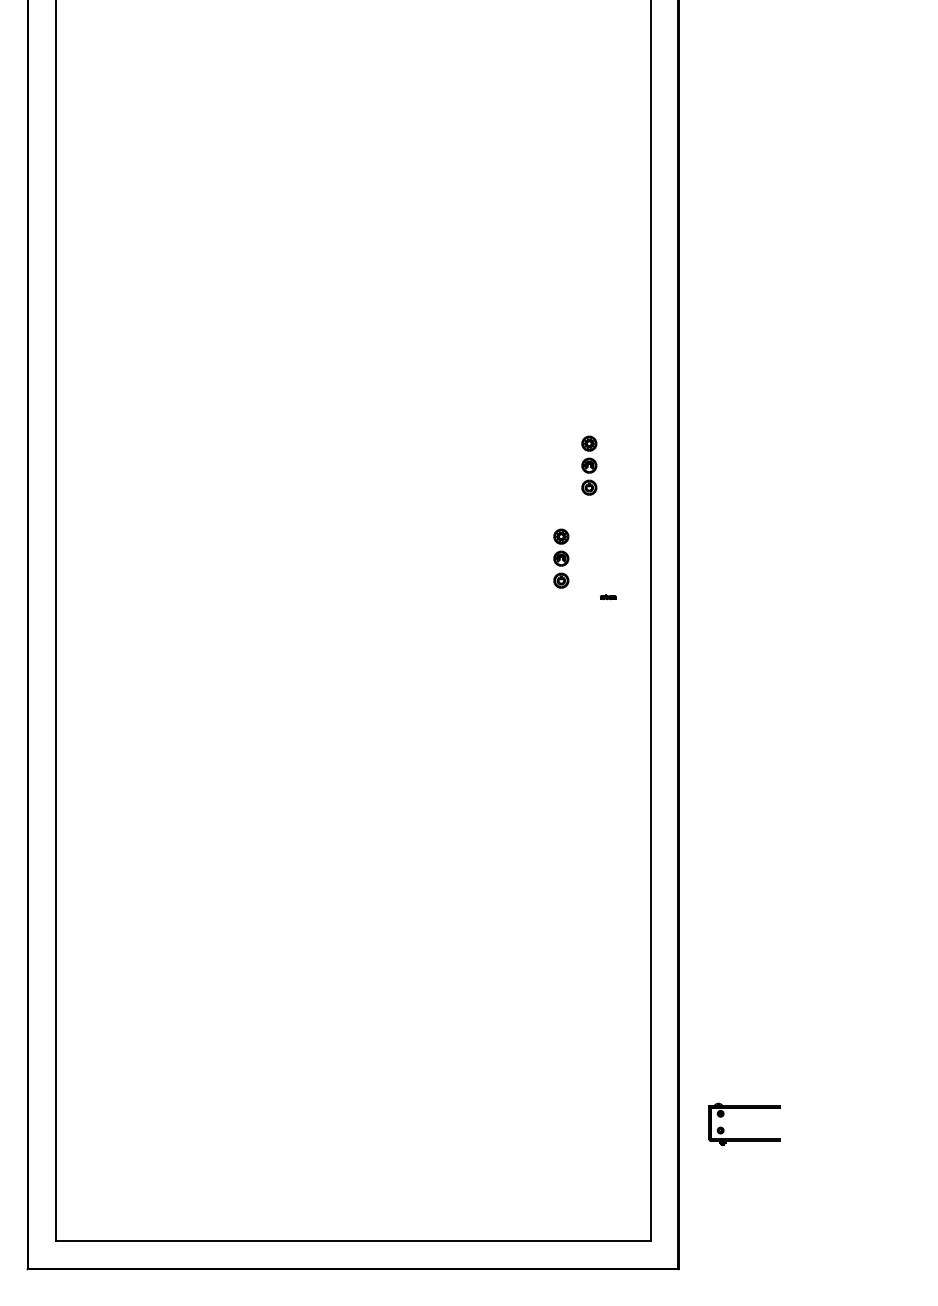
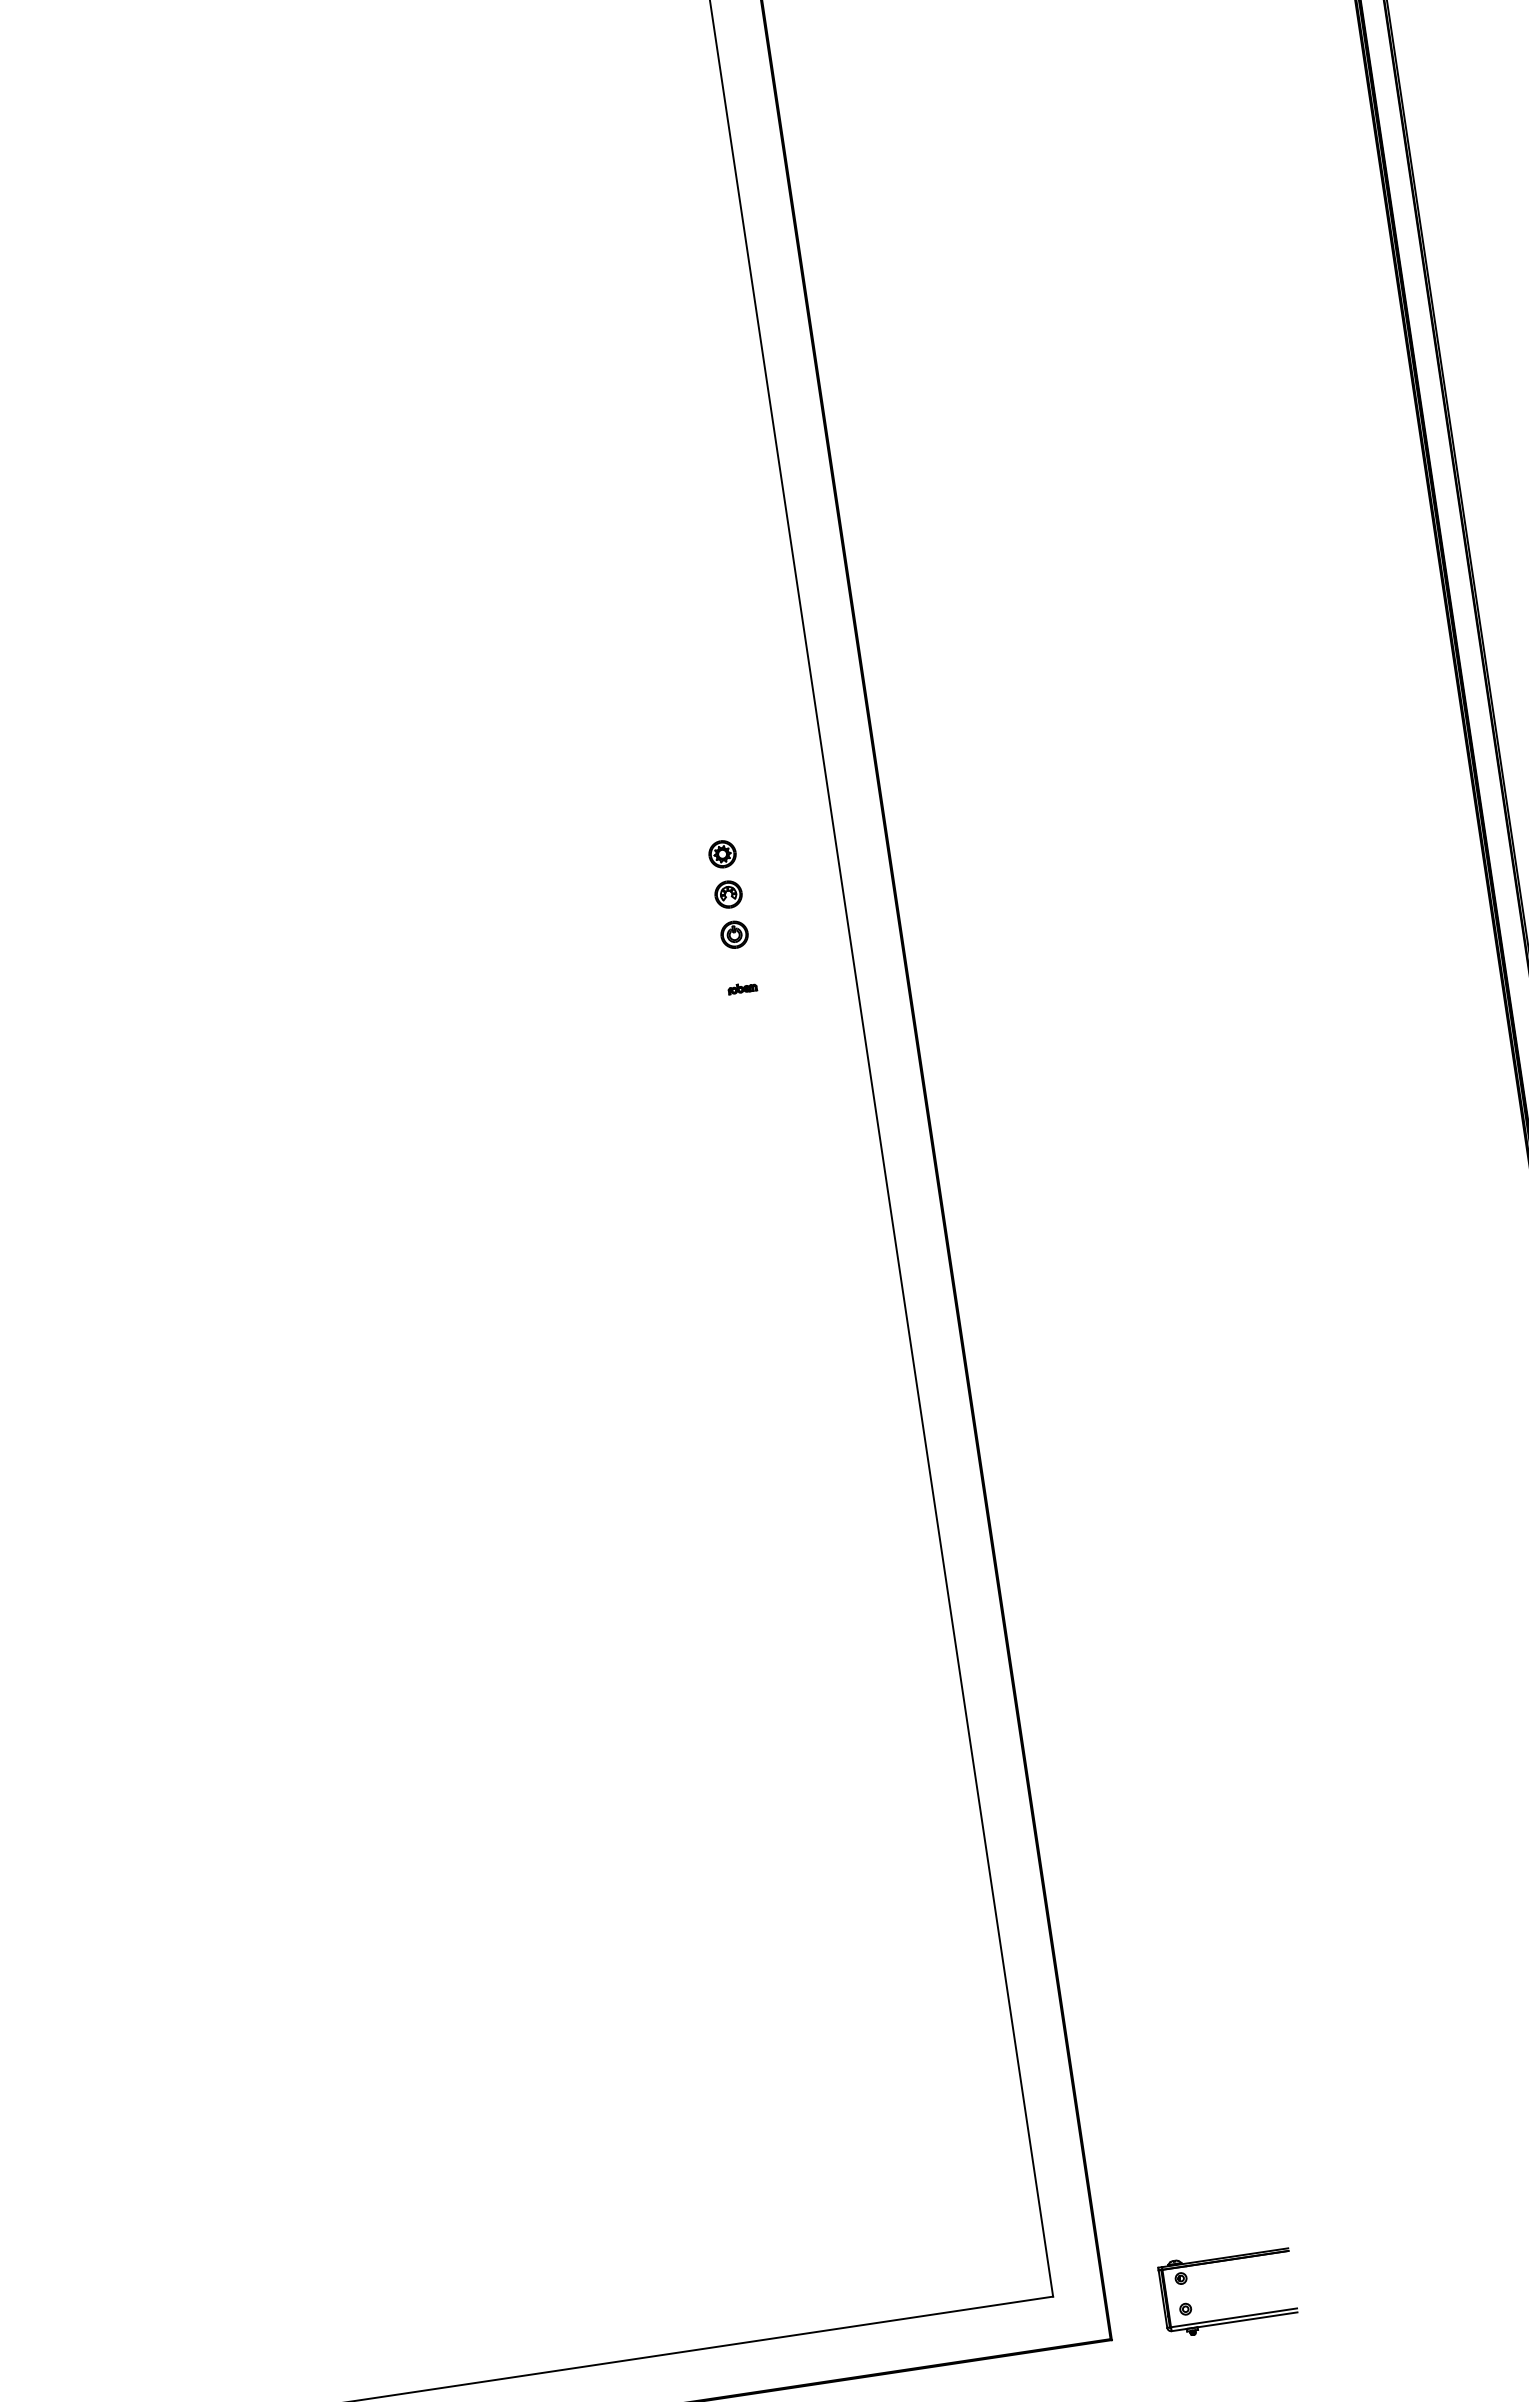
part: (561, 558) -> (703, 1071), removed
part: (608, 597) -> (743, 989), moved
part: (744, 1108) -> (1223, 2262), moved

